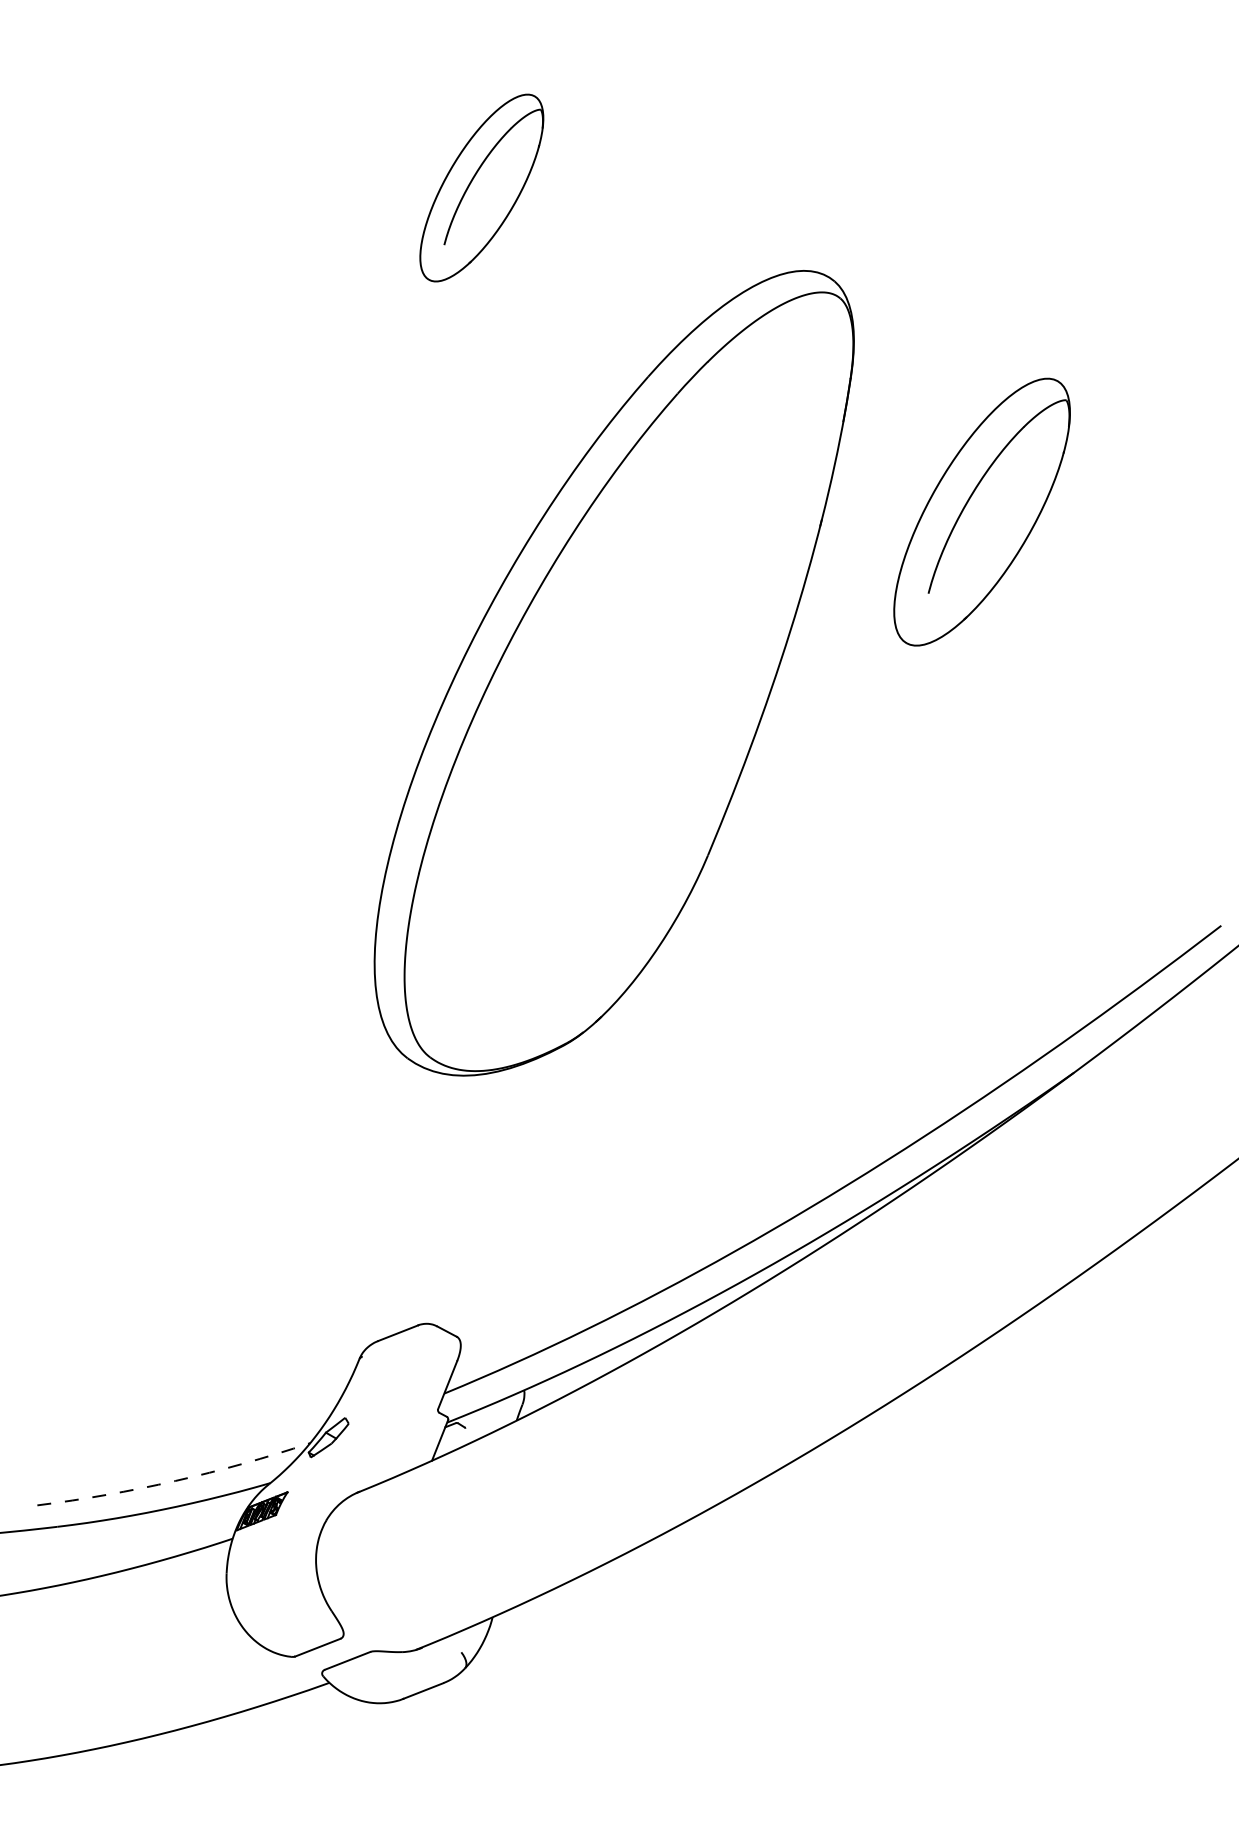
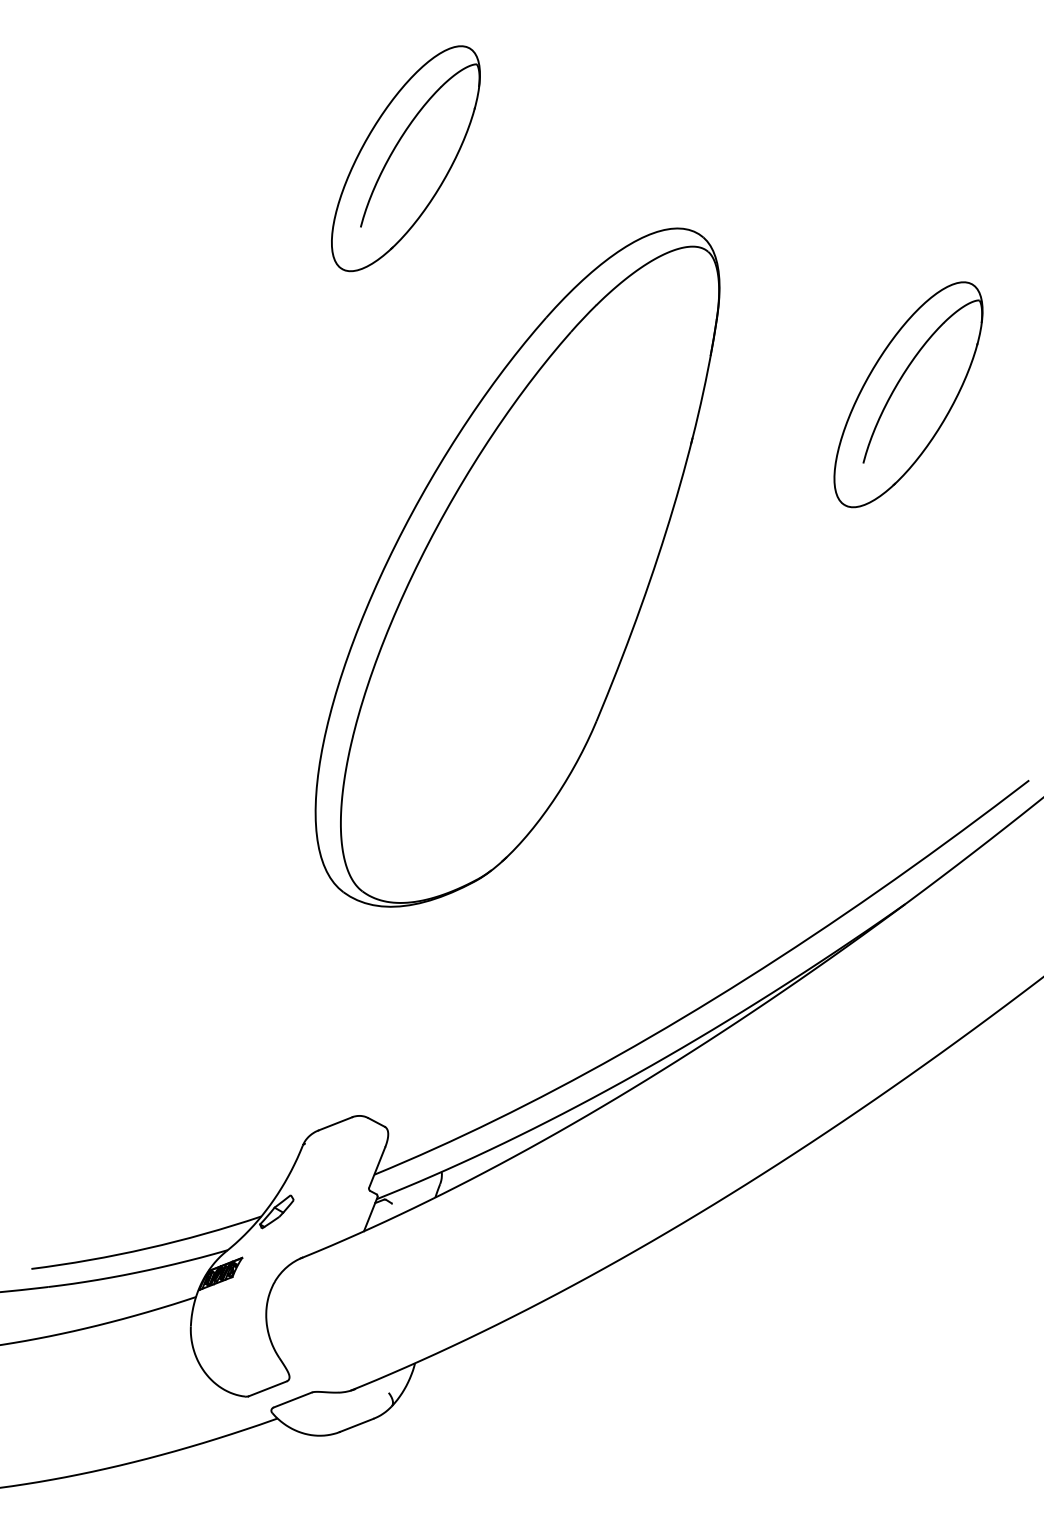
part: (481, 187) -> (405, 158), size x1.43
part: (981, 511) -> (908, 394), moved
arc: (175, 1481) -> (147, 1248), dashed -> solid

